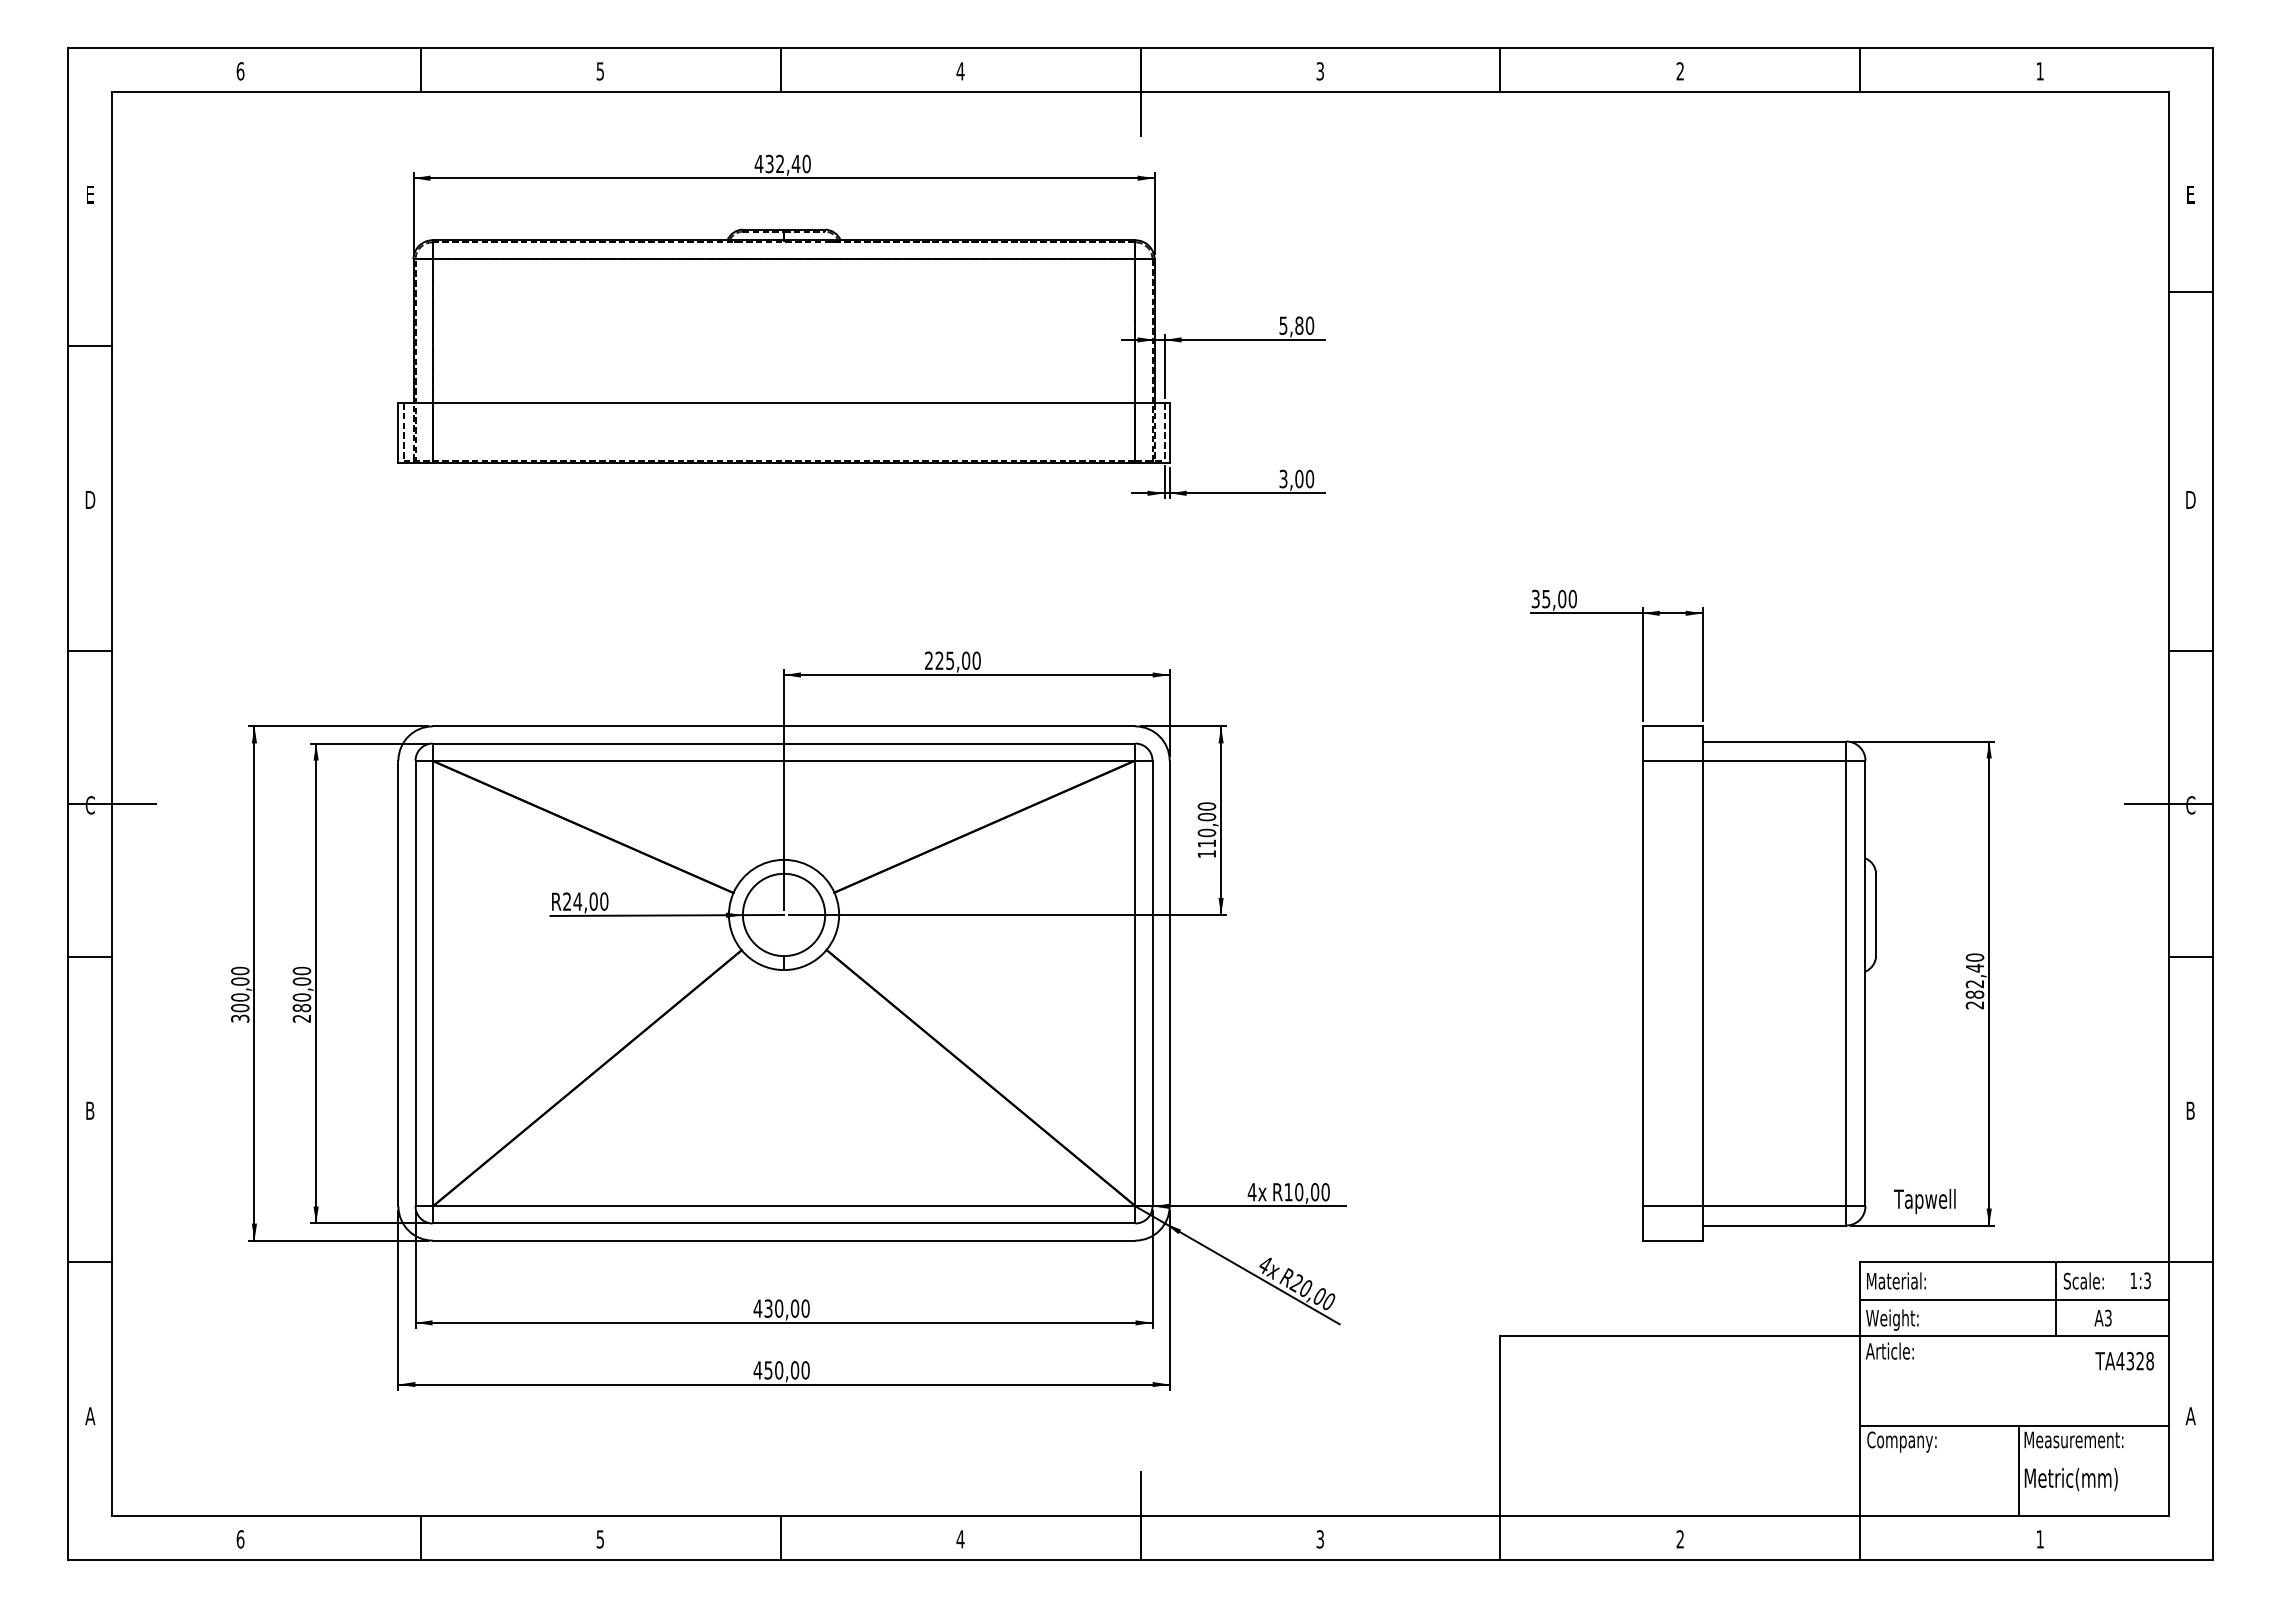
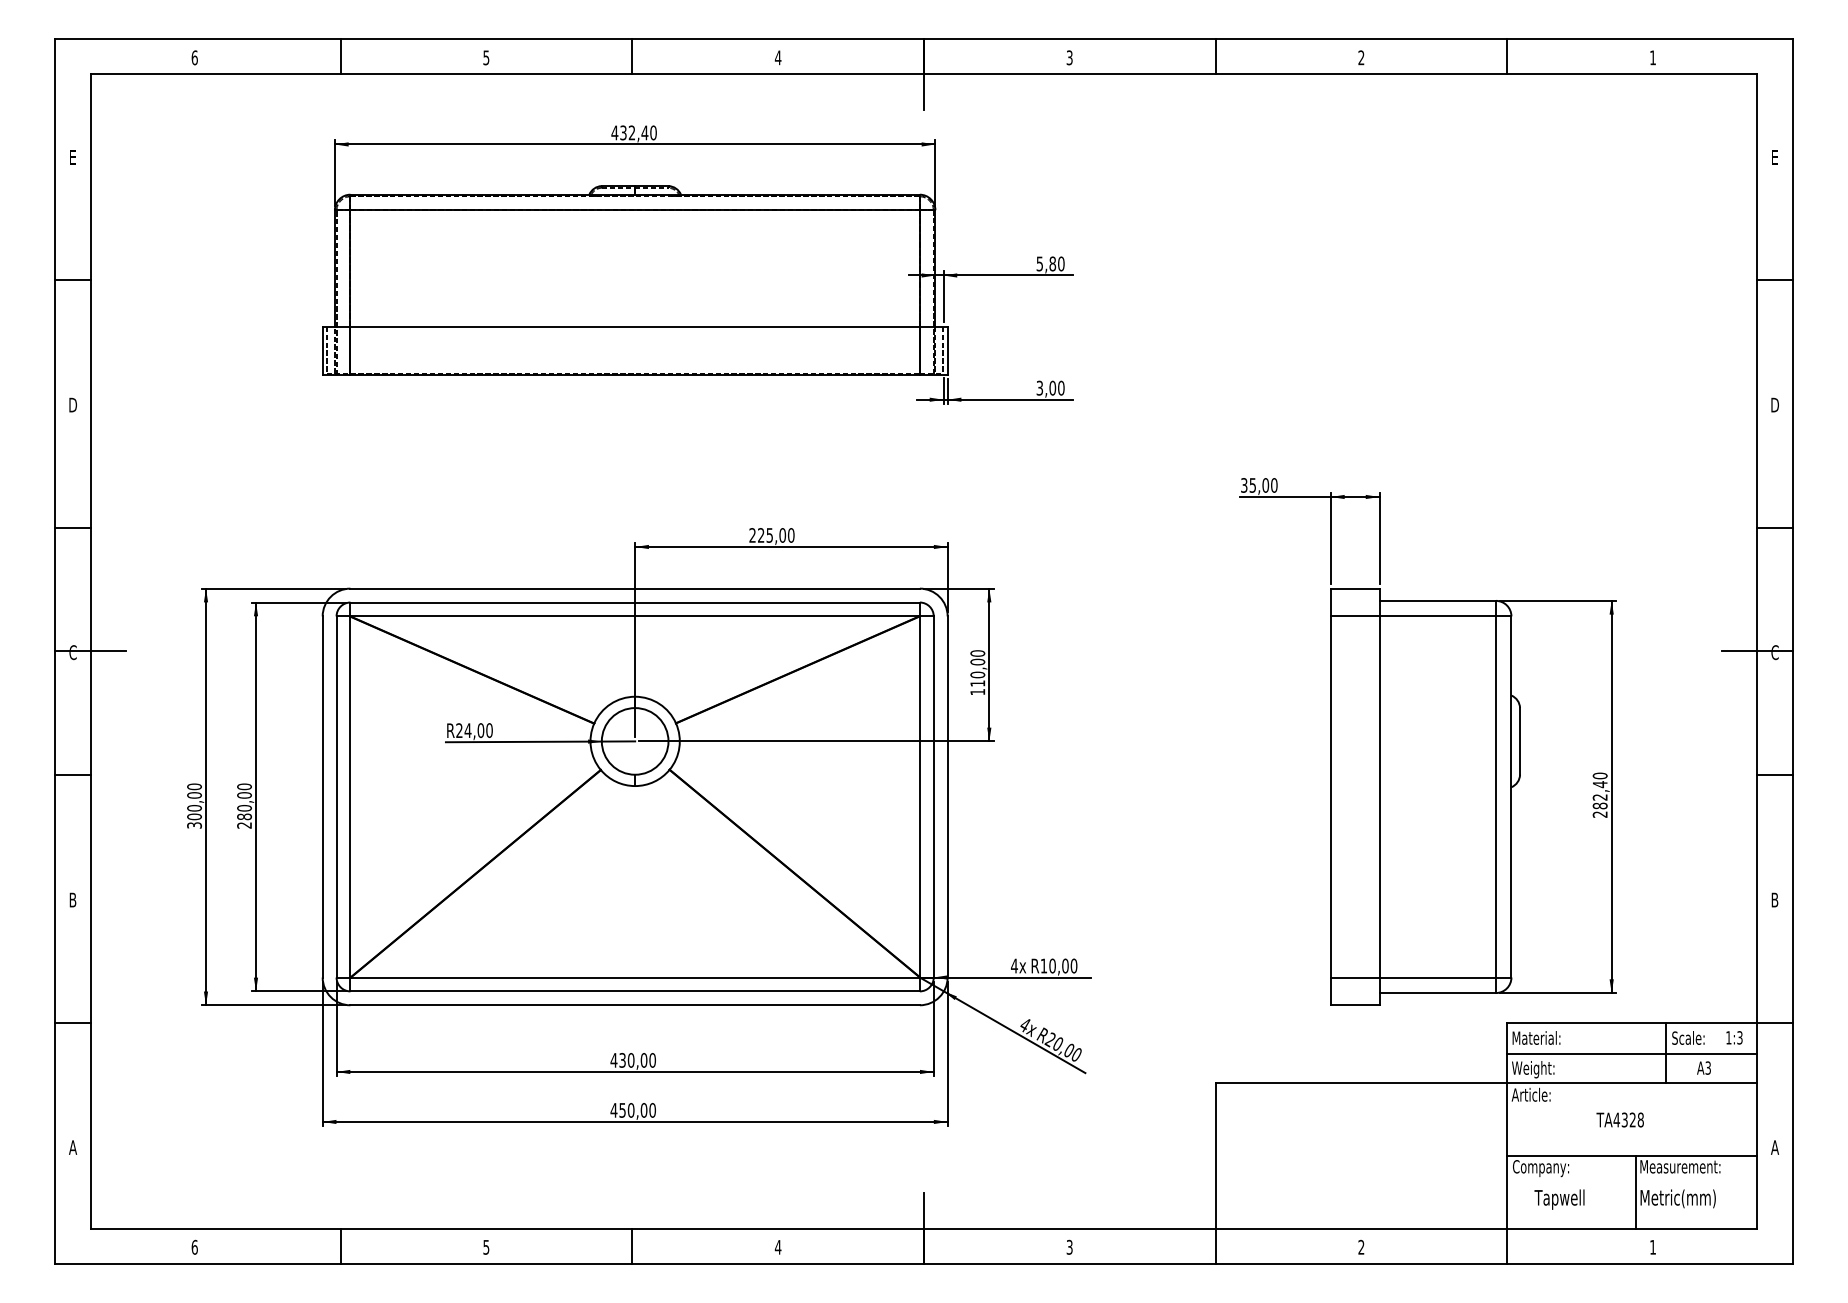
line: (2190, 291) -> (1774, 279), moved
text: (1924, 1201) -> (1559, 1199), moved
text: (2124, 1361) -> (1620, 1120), moved

